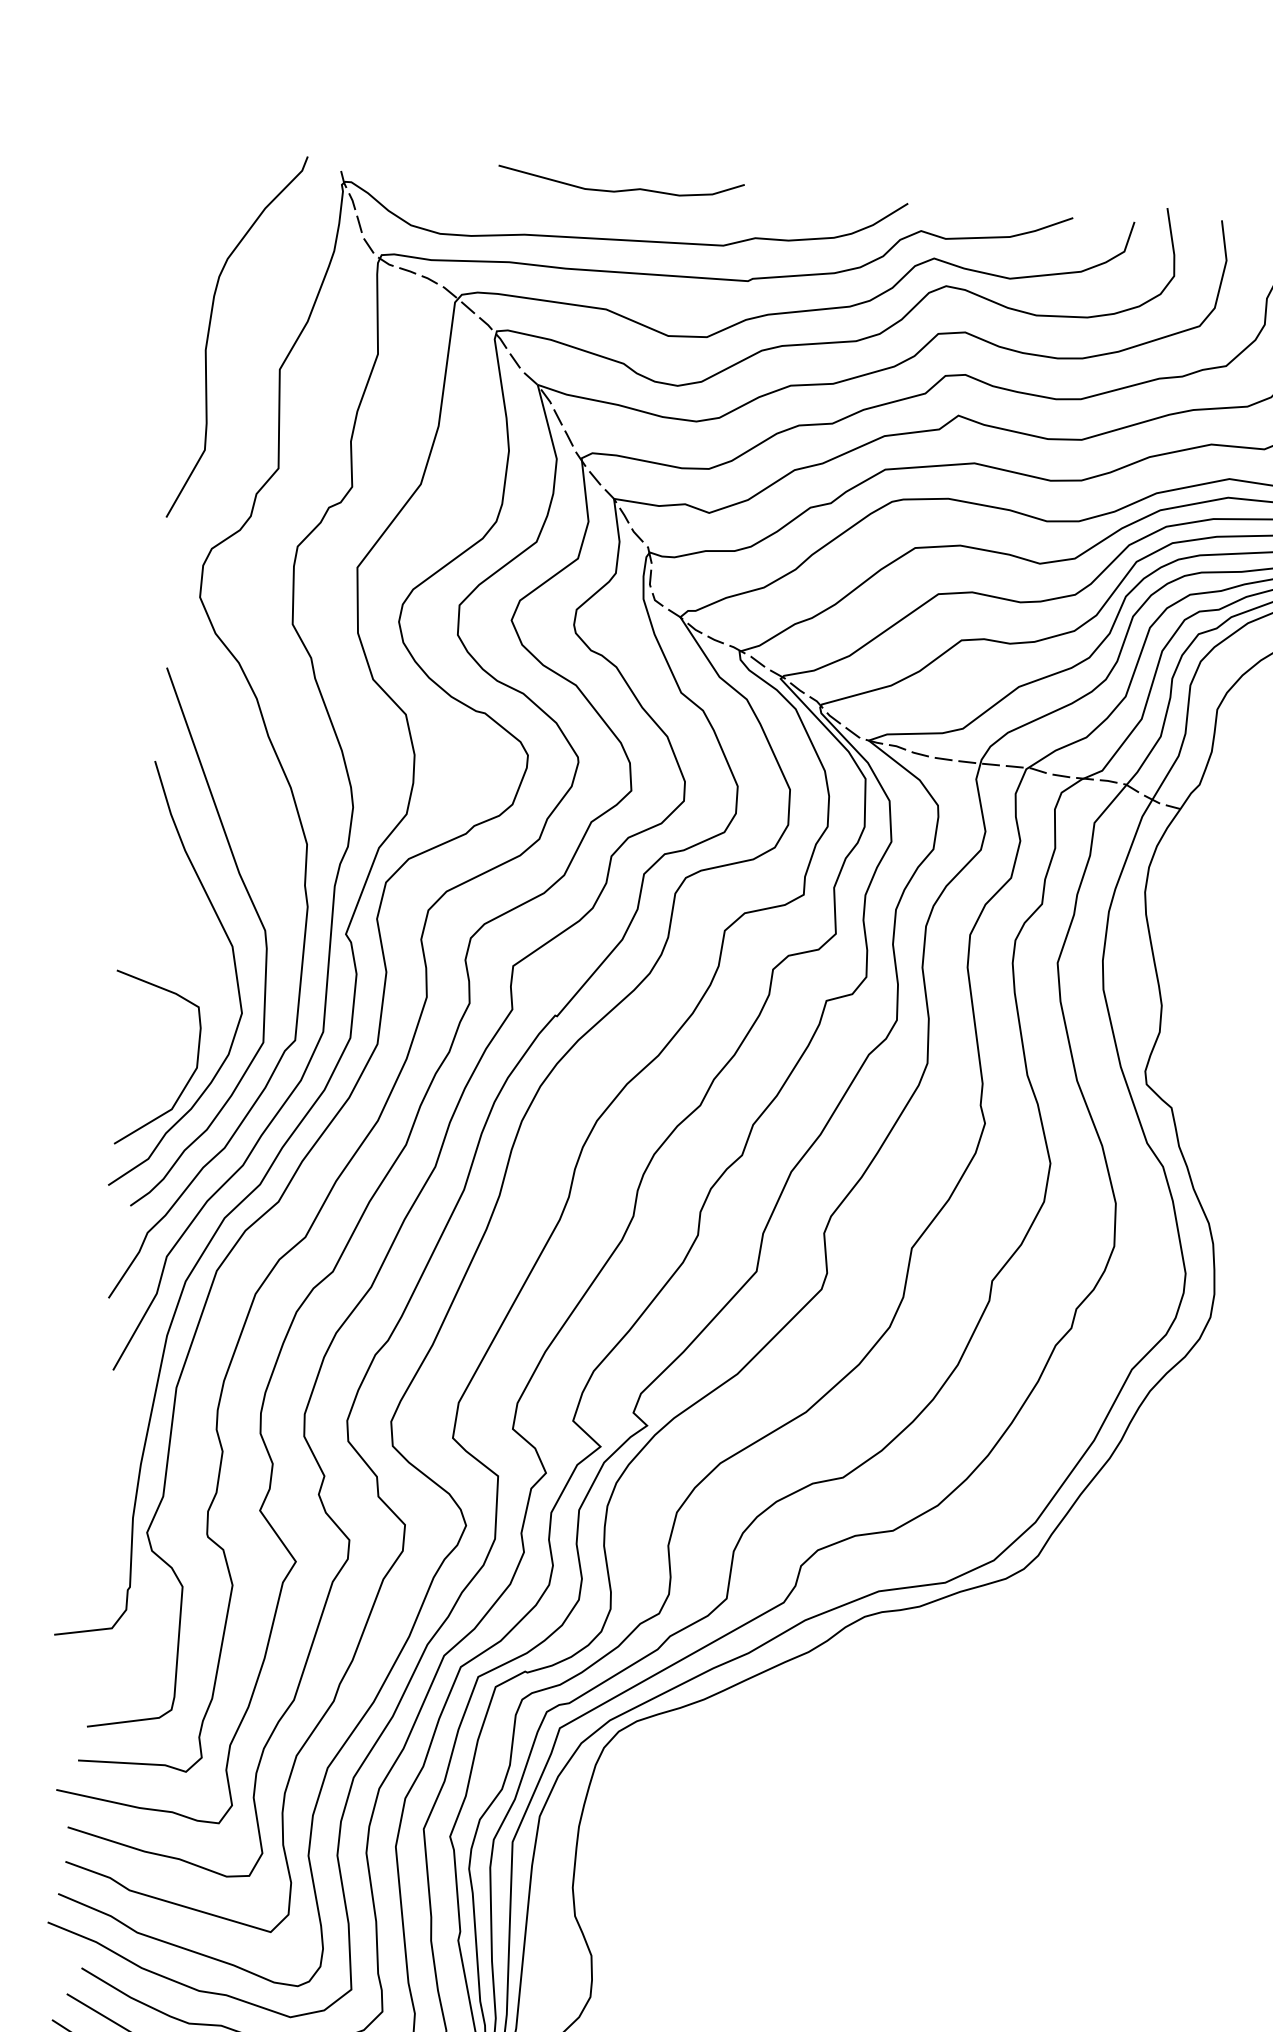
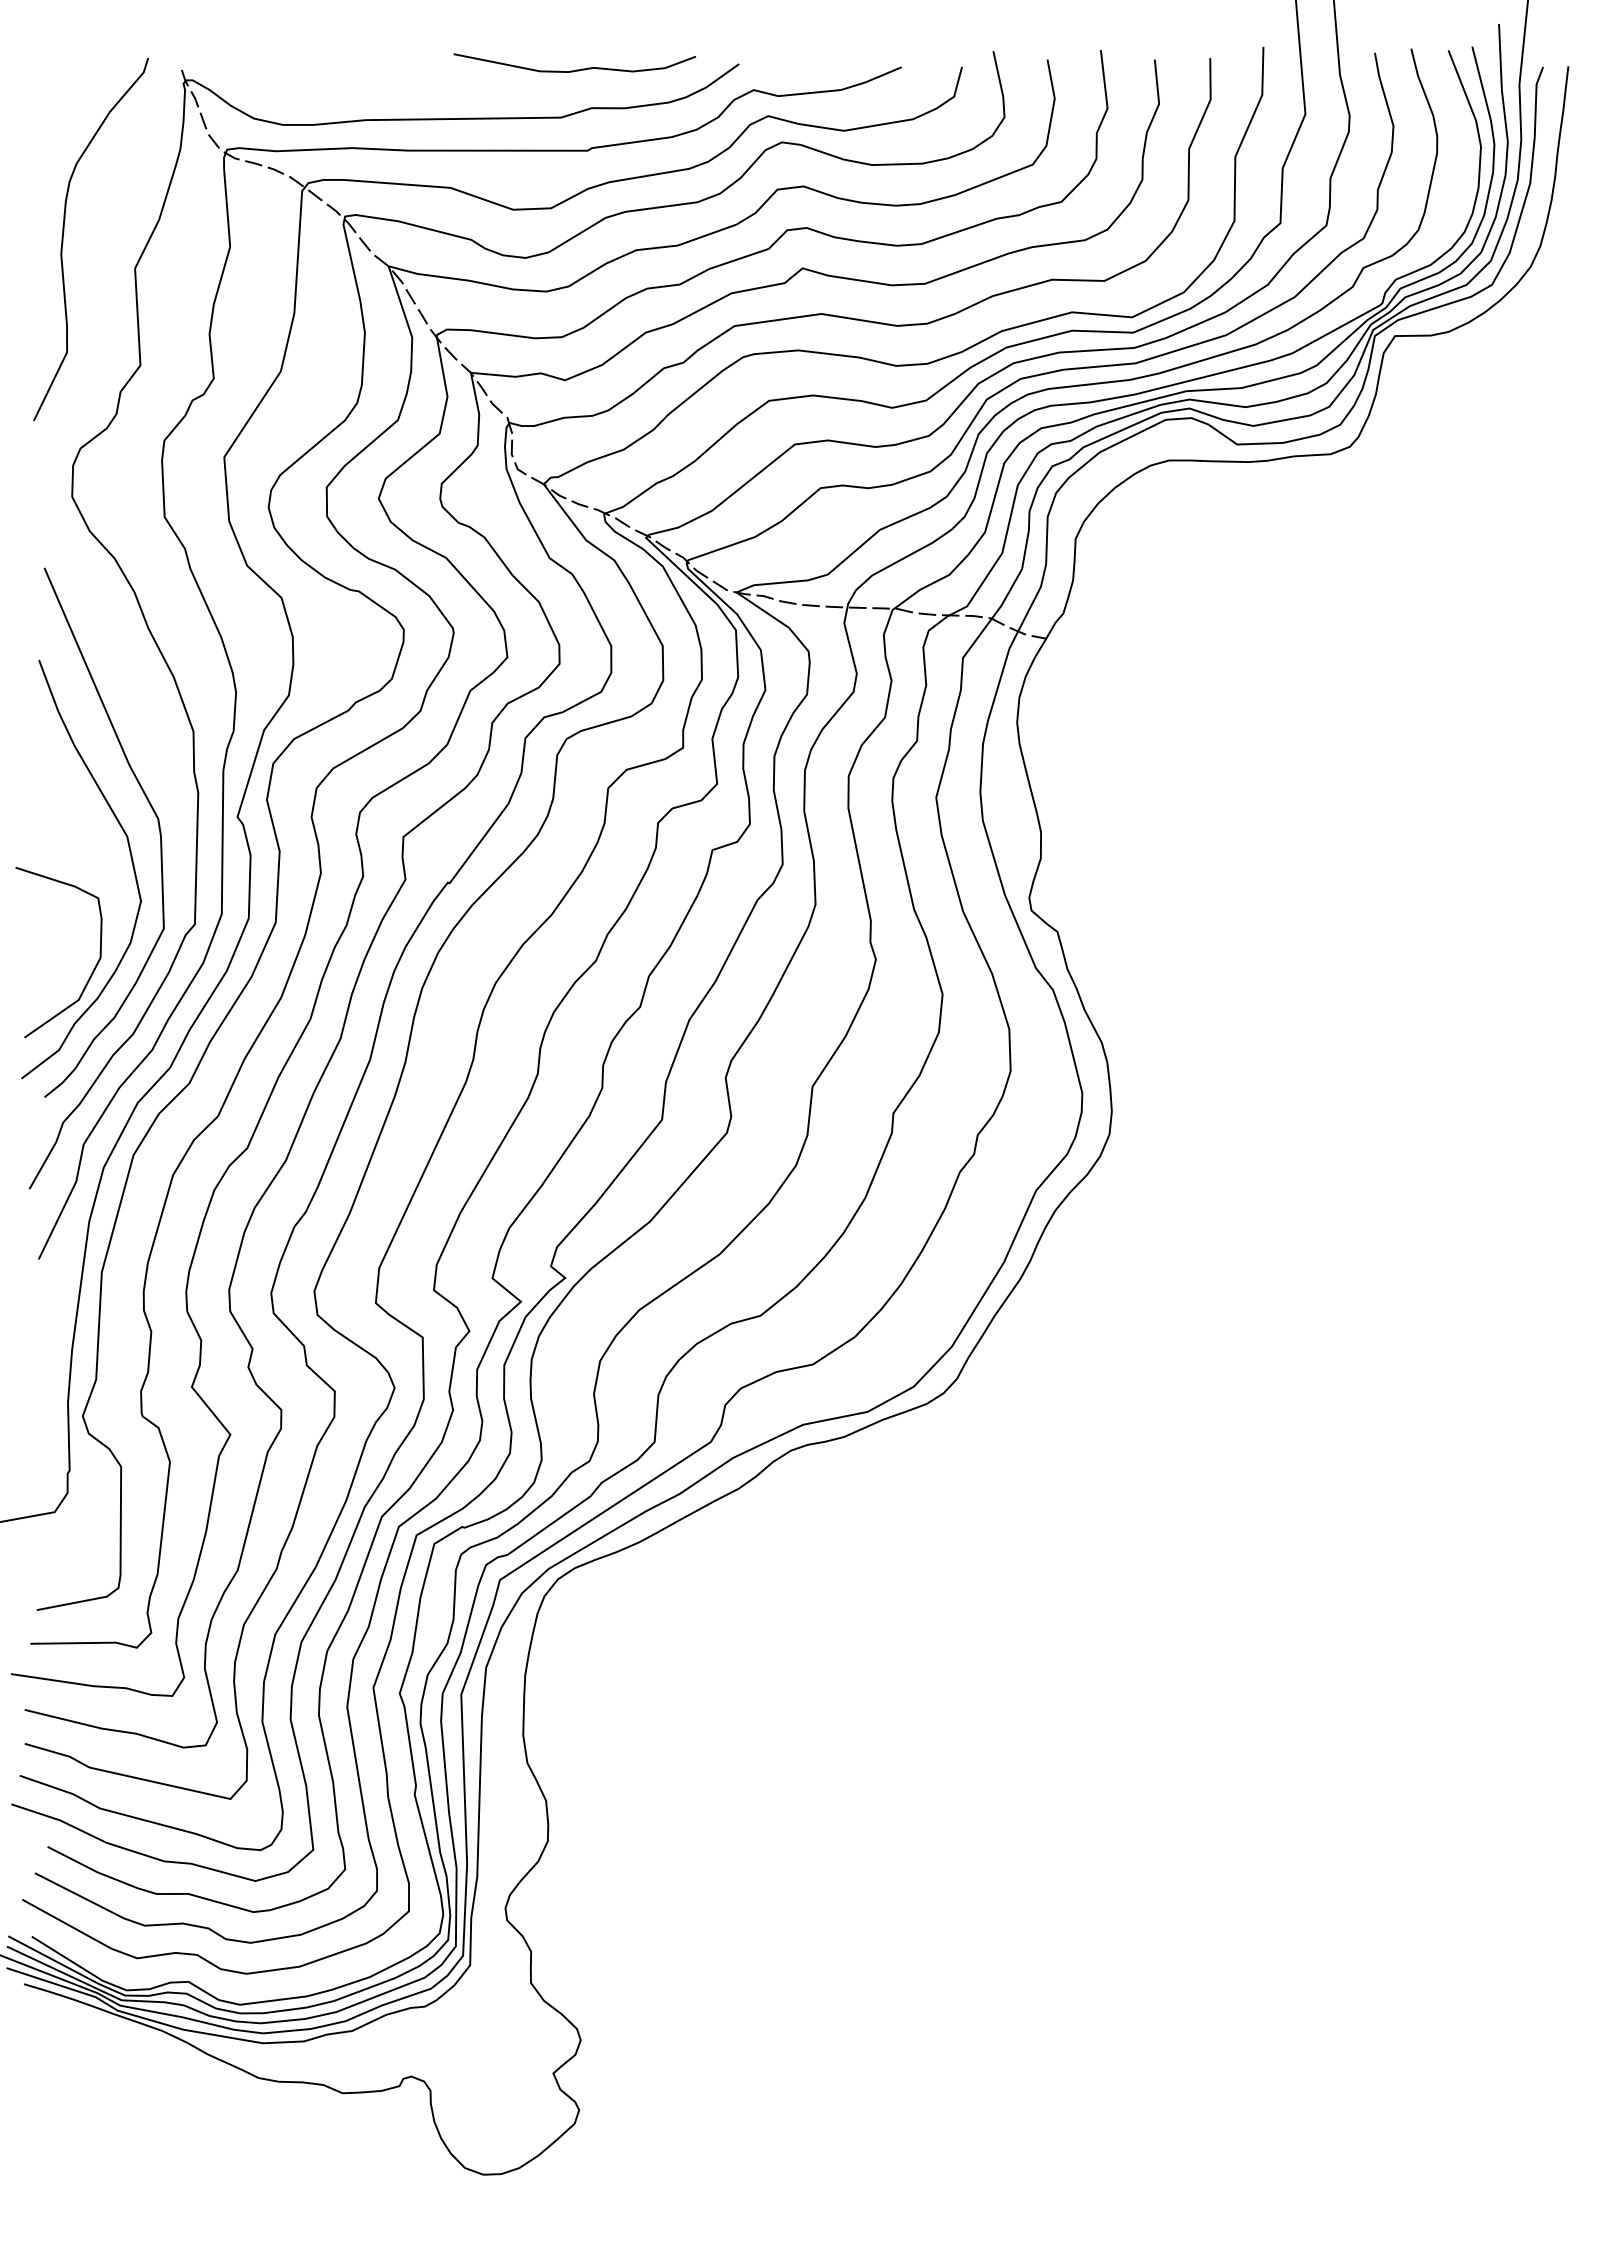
curve: (622, 189) -> (576, 69), moved

